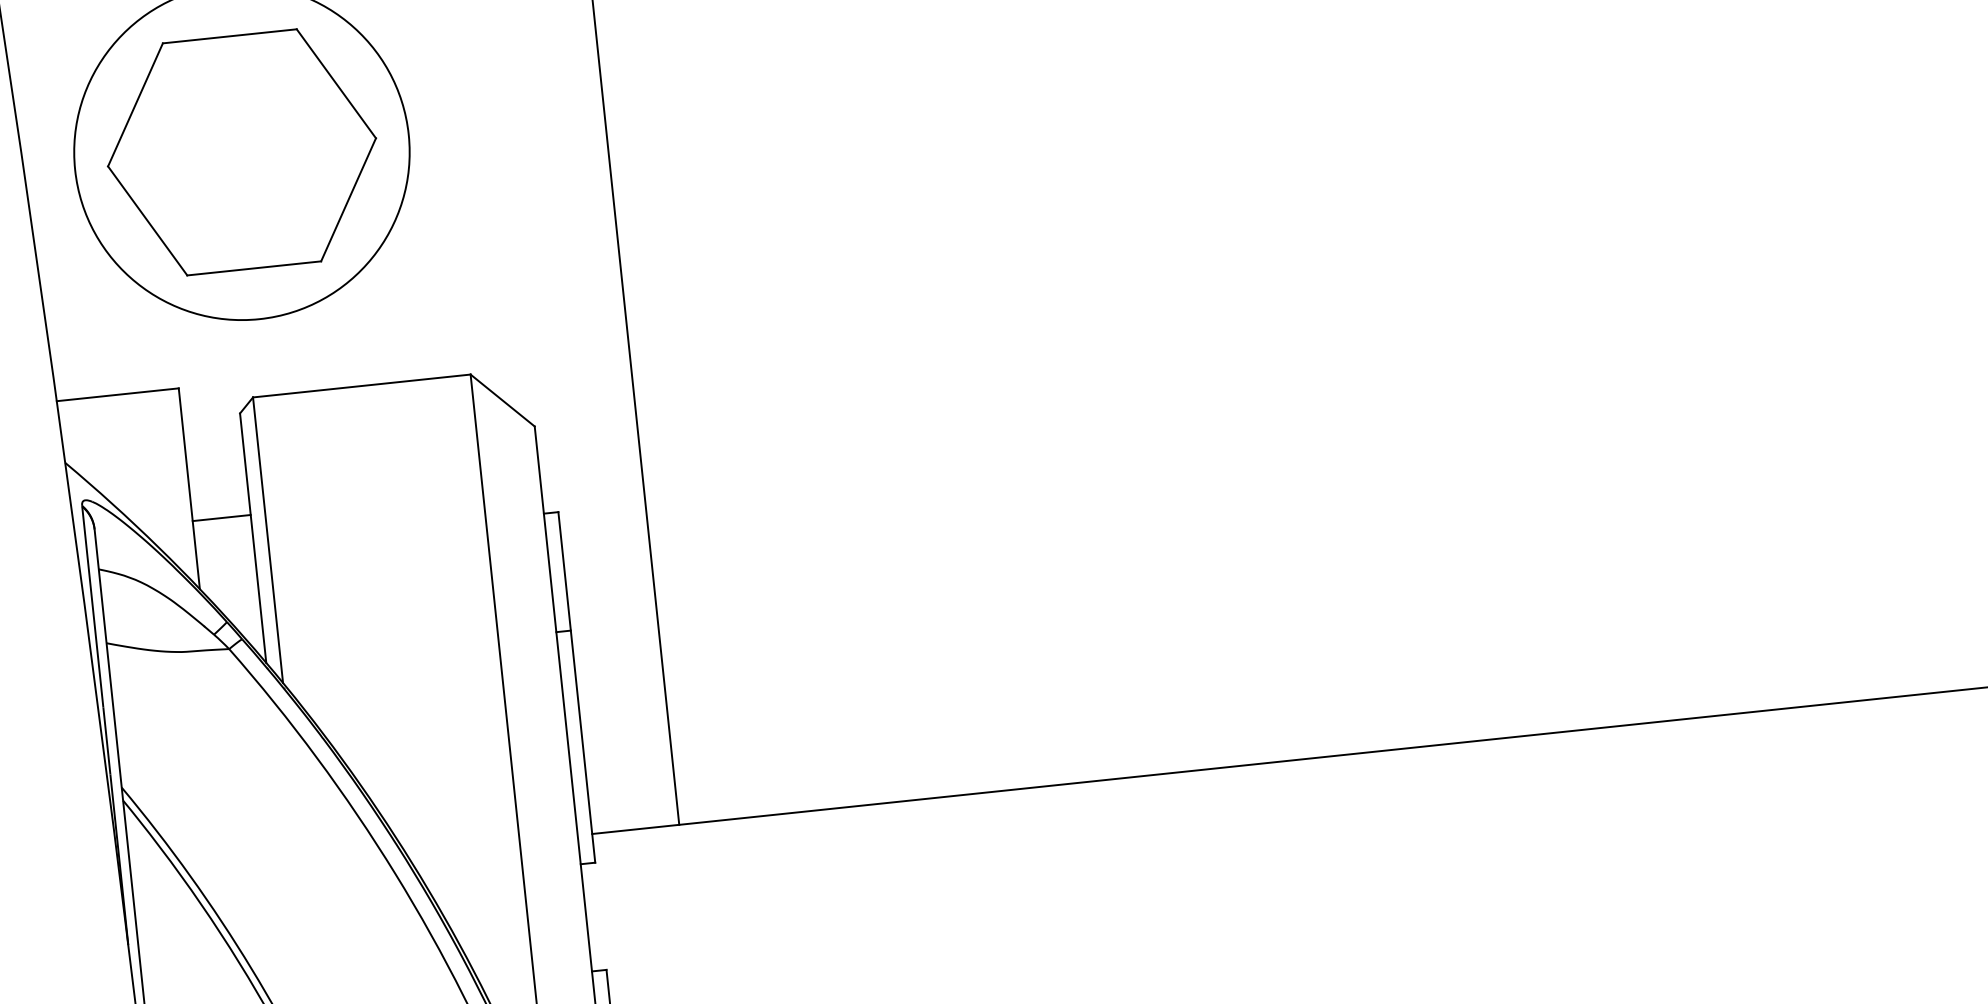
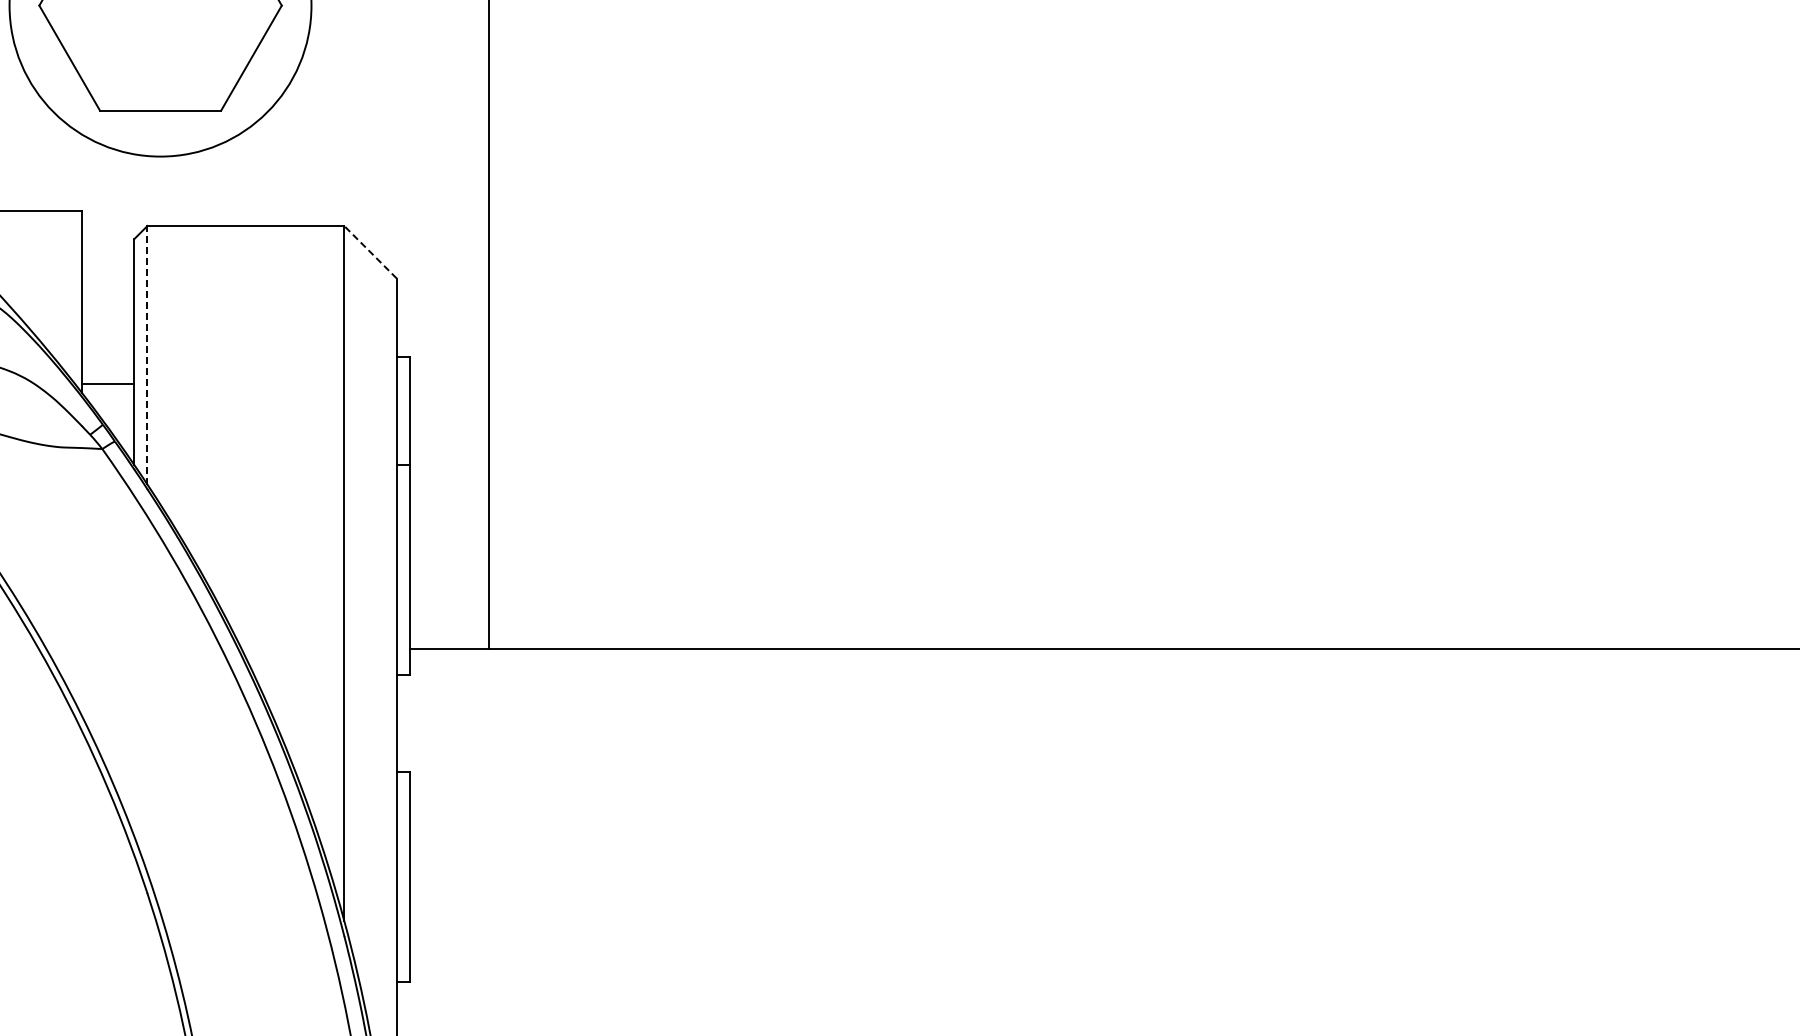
line: (502, 399) -> (370, 251), solid -> dashed
line: (221, 518) -> (107, 384), moved
line: (268, 539) -> (147, 354), solid -> dashed

